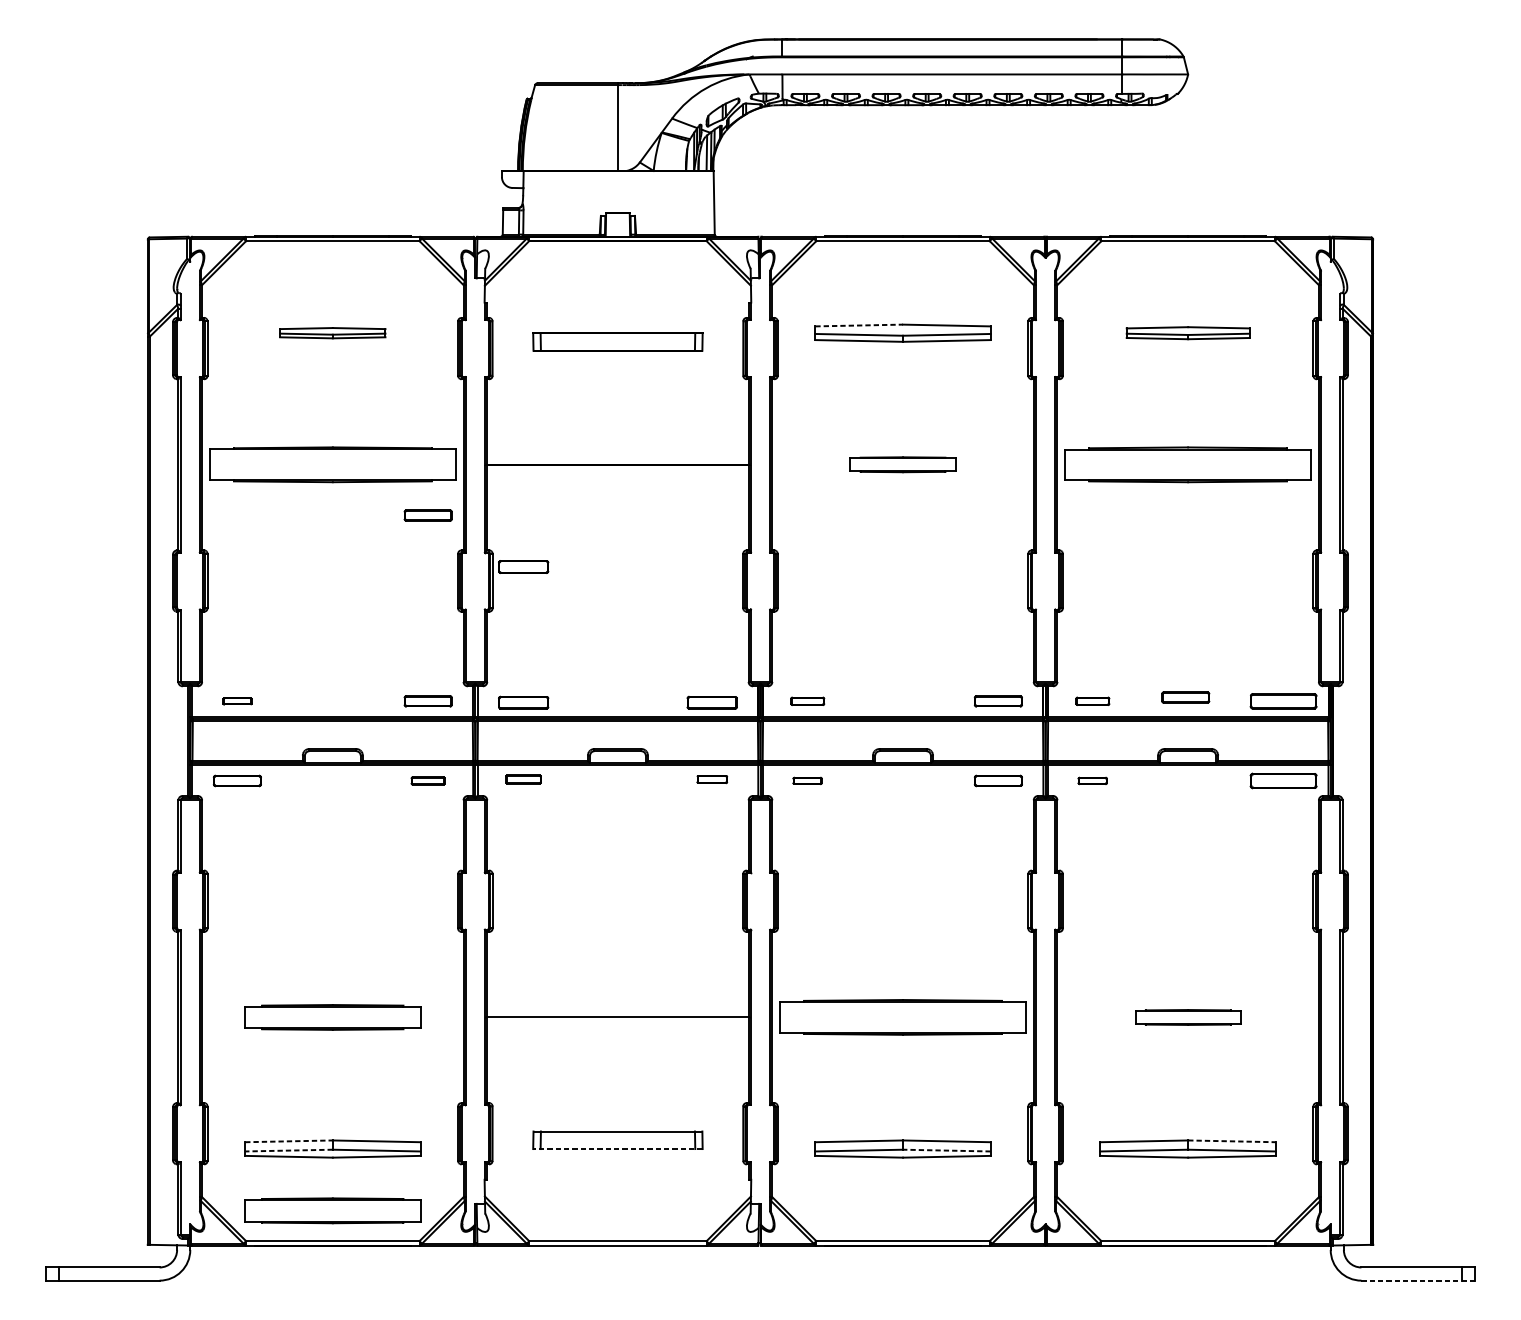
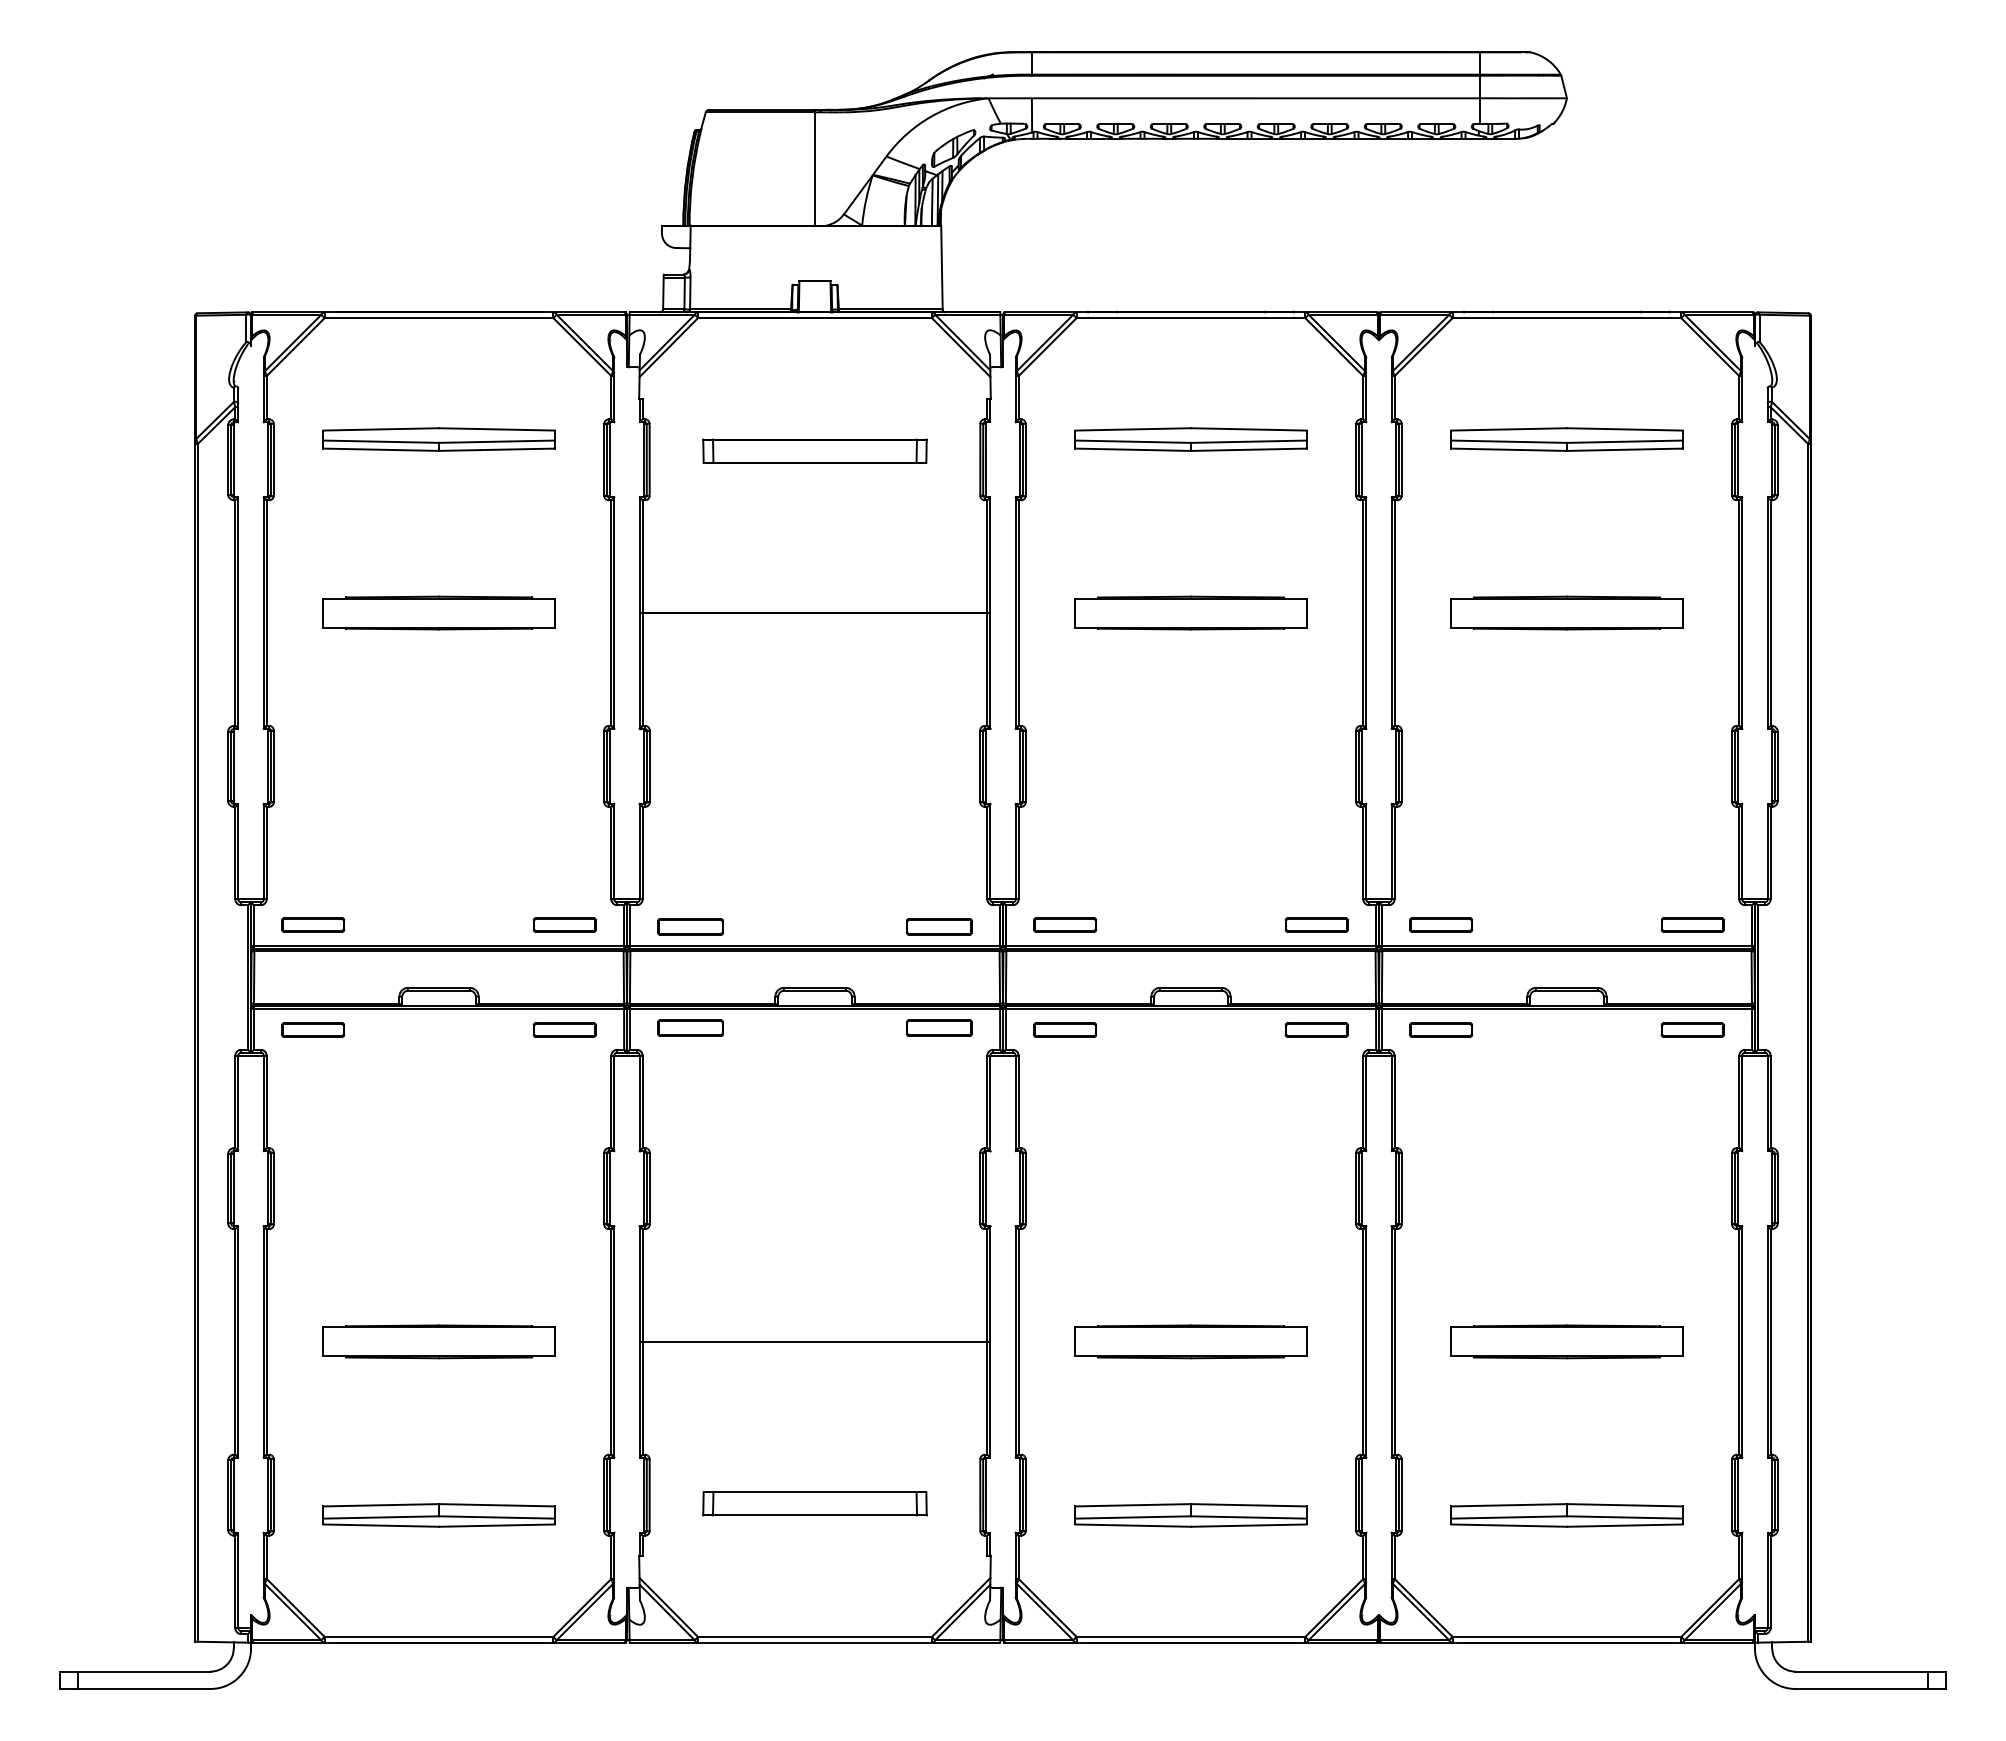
line: (859, 325) -> (1133, 429), dashed -> solid
part: (332, 333) -> (438, 439), size x1.67
part: (1187, 333) -> (1566, 439), size x1.43
part: (332, 464) -> (438, 612), size x0.71
part: (902, 464) -> (1190, 612), size x1.67
part: (1187, 464) -> (1566, 612), size x0.71
part: (427, 515) -> (564, 679), removed
part: (523, 566) -> (690, 747), removed
part: (1185, 697) -> (1563, 919), removed
part: (237, 700) -> (313, 924), size x1.67
part: (807, 700) -> (1065, 924), size x1.43
part: (1093, 700) -> (1441, 924), size x1.43
part: (1283, 700) -> (1692, 924), size x0.71
part: (523, 779) -> (690, 1027), size x1.43
part: (712, 779) -> (939, 1027), size x1.67
part: (427, 780) -> (564, 1029), size x1.43
part: (807, 780) -> (1064, 1029), size x1.67
part: (1092, 780) -> (1440, 1029), size x1.67
part: (1283, 780) -> (1692, 1029), size x0.71
part: (902, 1017) -> (1190, 1341), size x0.71
part: (1187, 1017) -> (1566, 1341), size x1.67
line: (289, 1141) -> (381, 1505), dashed -> solid
line: (1231, 1141) -> (1624, 1505), dashed -> solid
line: (617, 1149) -> (814, 1515), dashed -> solid
line: (289, 1150) -> (381, 1517), dashed -> solid
line: (946, 1150) -> (1248, 1517), dashed -> solid
part: (332, 1210) -> (438, 1596), removed
line: (1419, 1280) -> (1871, 1688), dashed -> solid

